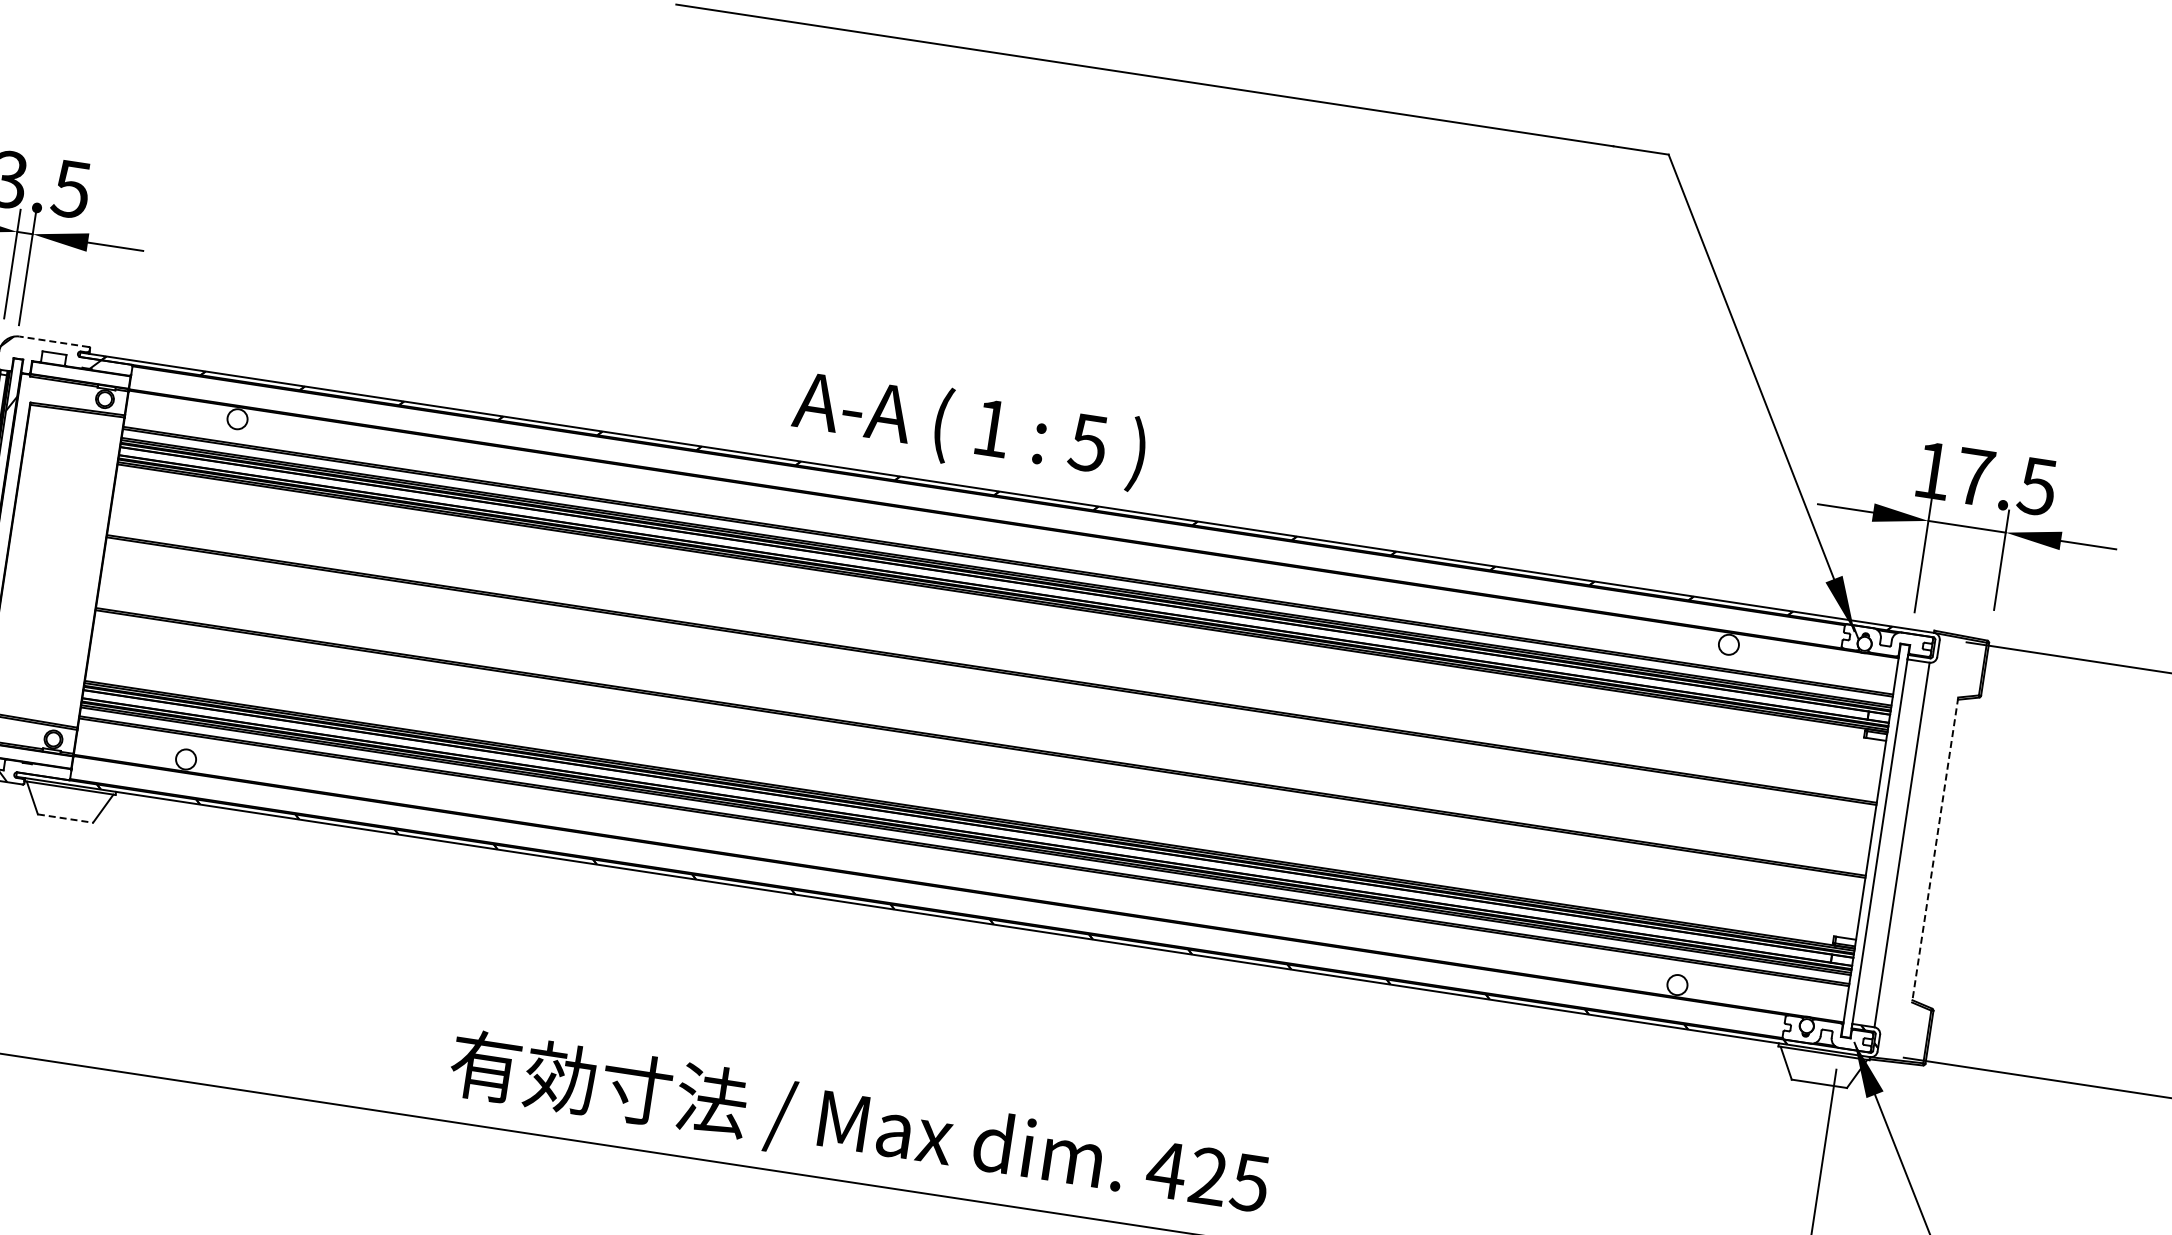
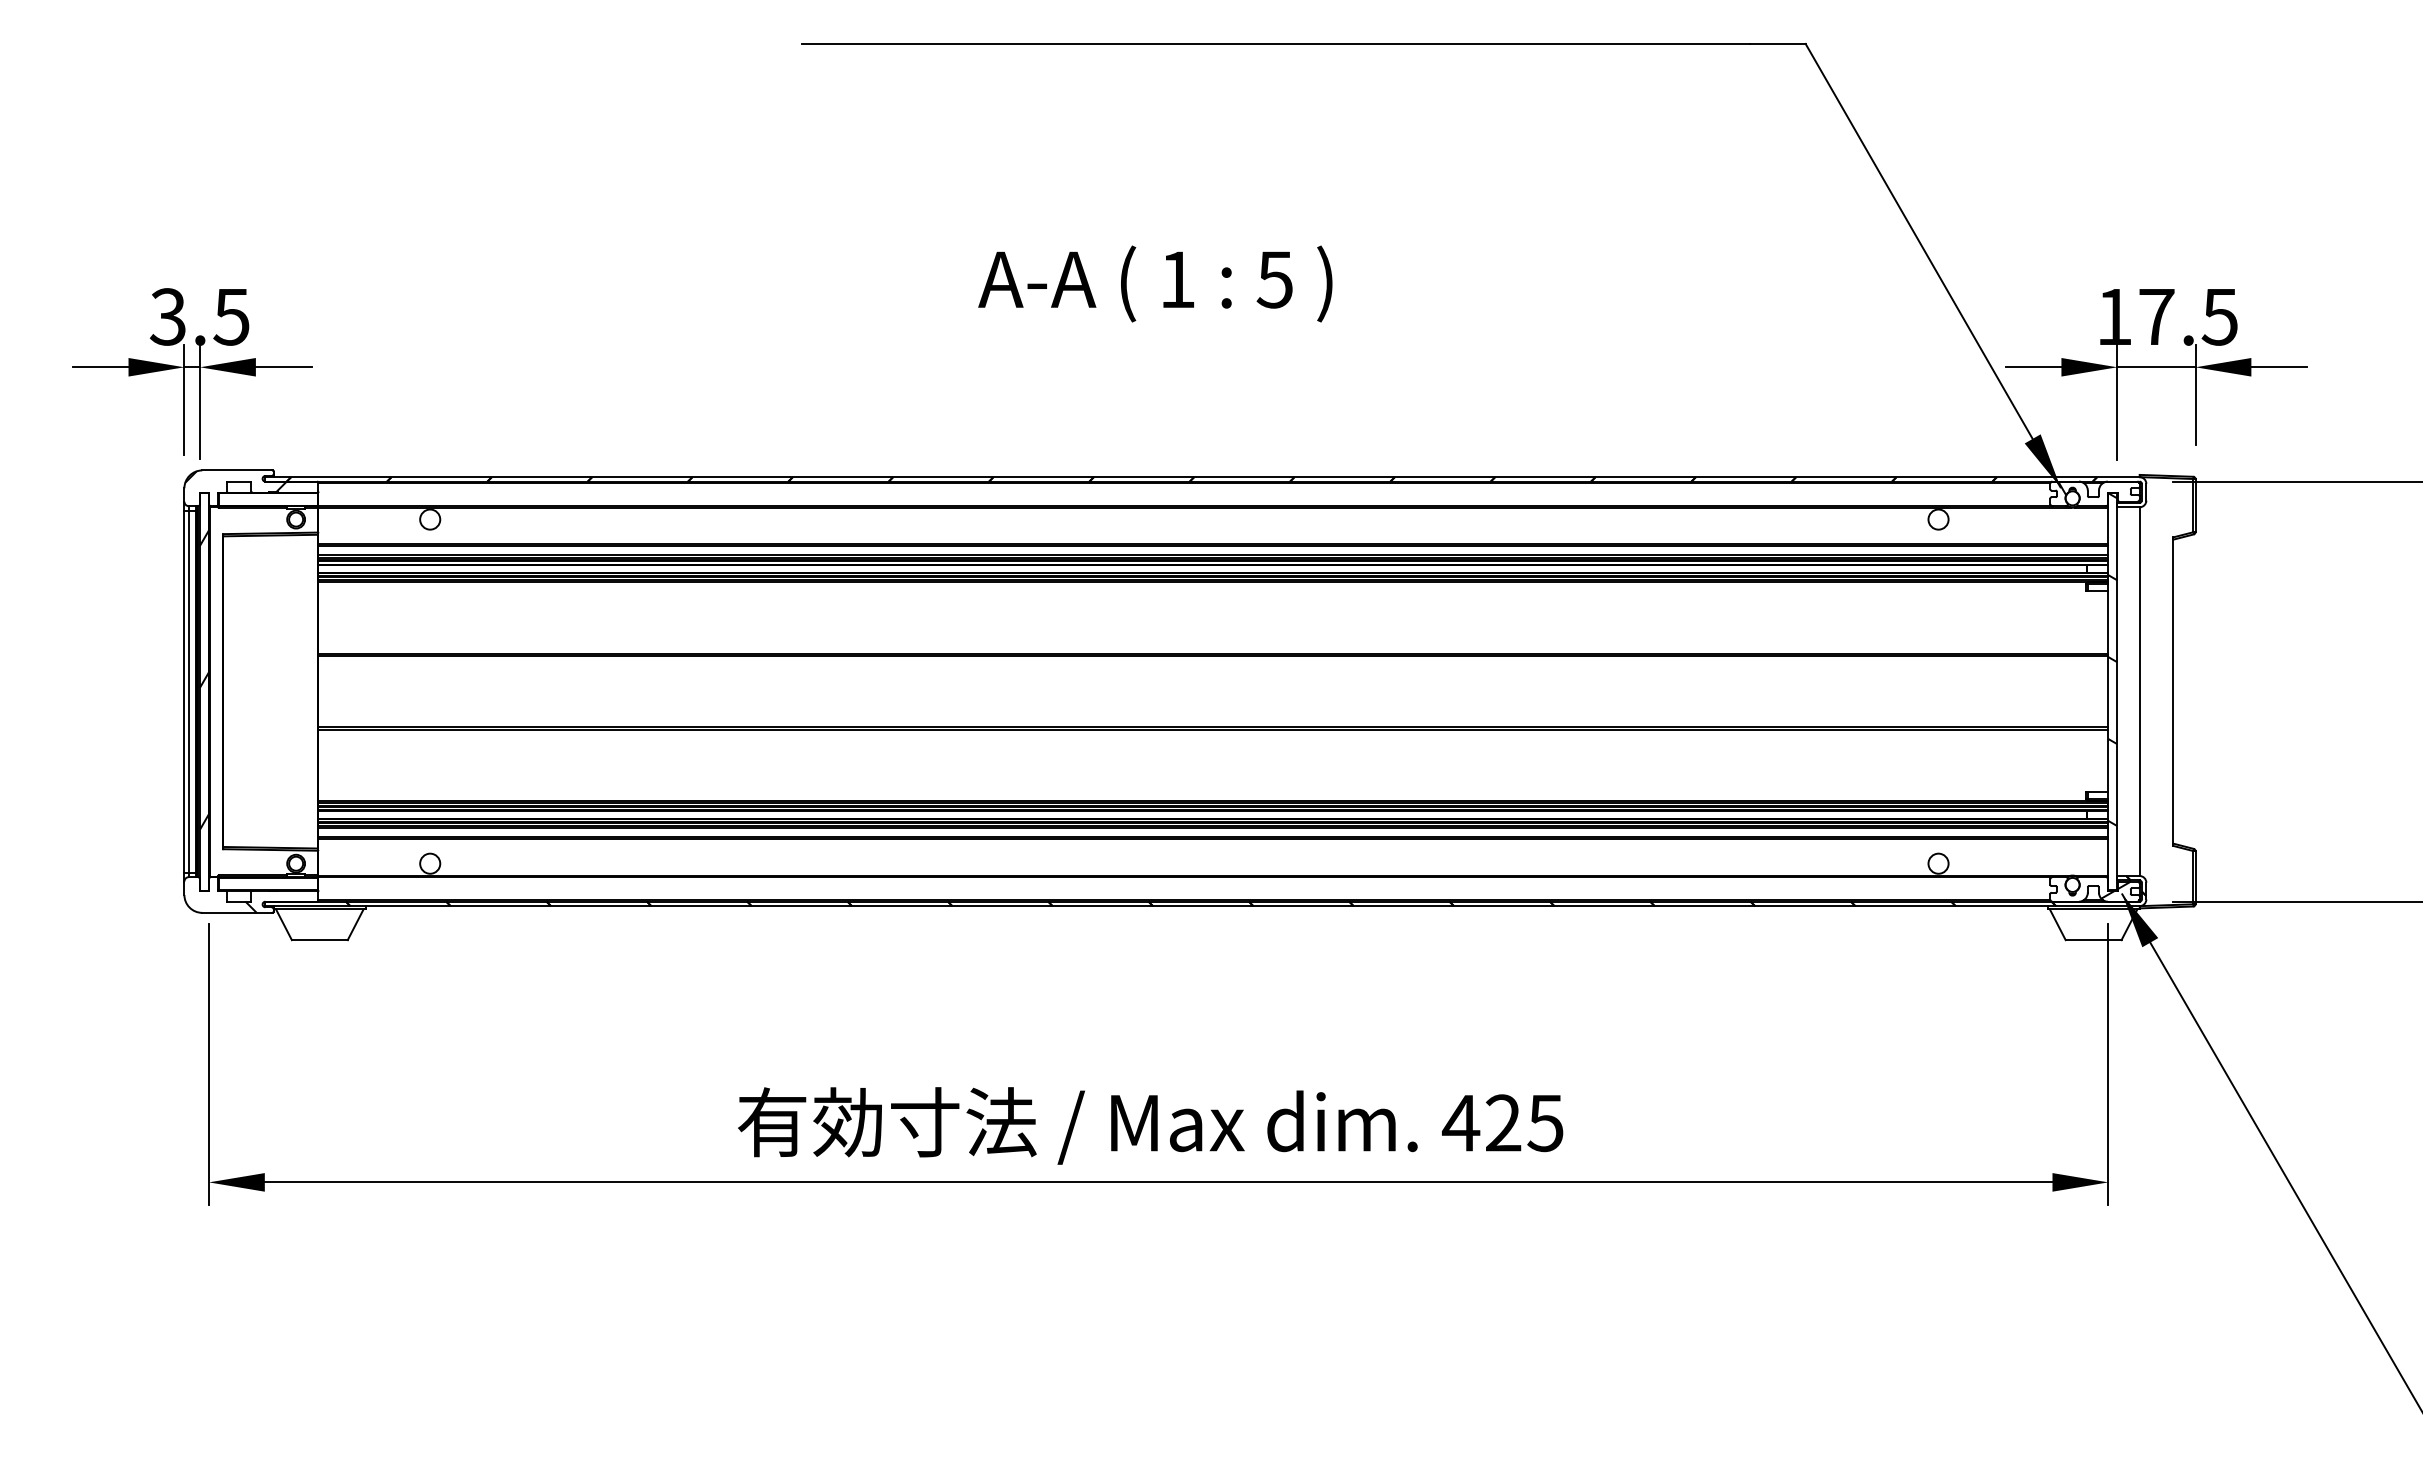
line: (53, 341) -> (236, 470), dashed -> solid
text: (969, 428) -> (1155, 283), moved
hatch: (1879, 809) -> (2112, 659), added
line: (65, 818) -> (319, 940), dashed -> solid
line: (1935, 850) -> (2173, 692), dashed -> solid
hatch: (1848, 1037) -> (2115, 889), added

